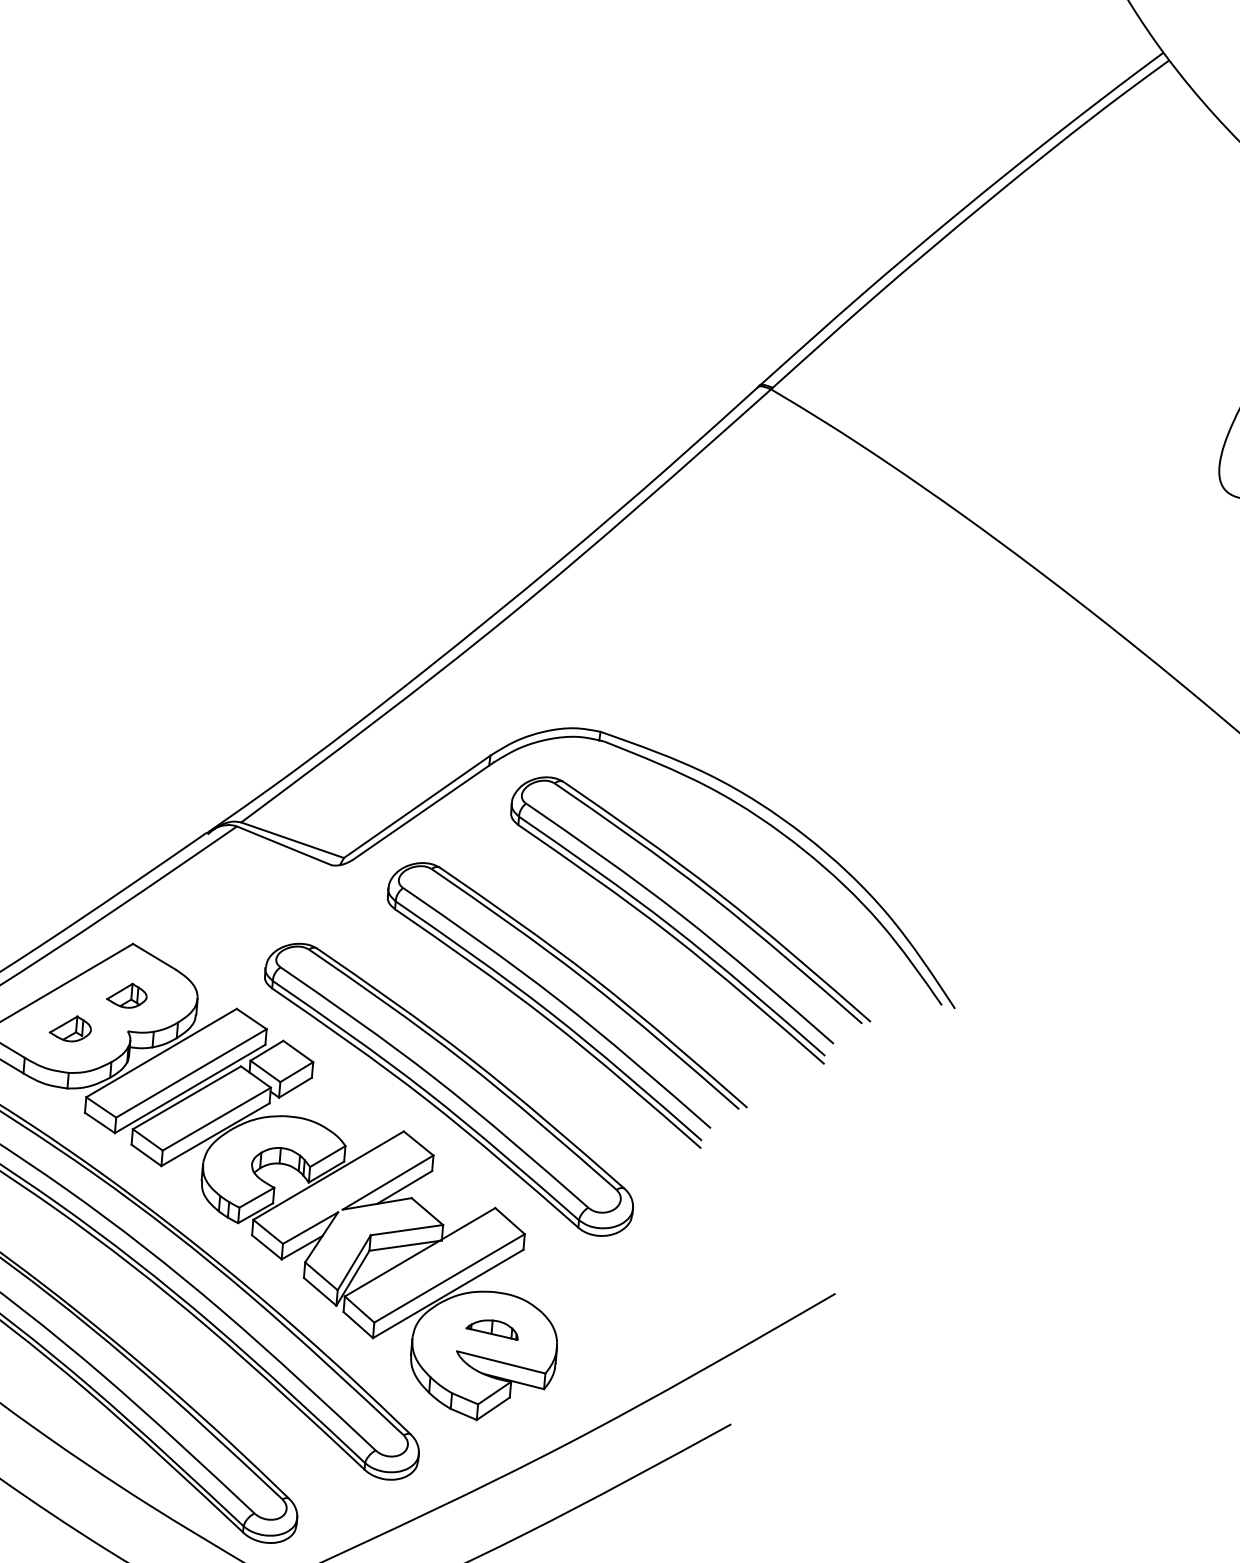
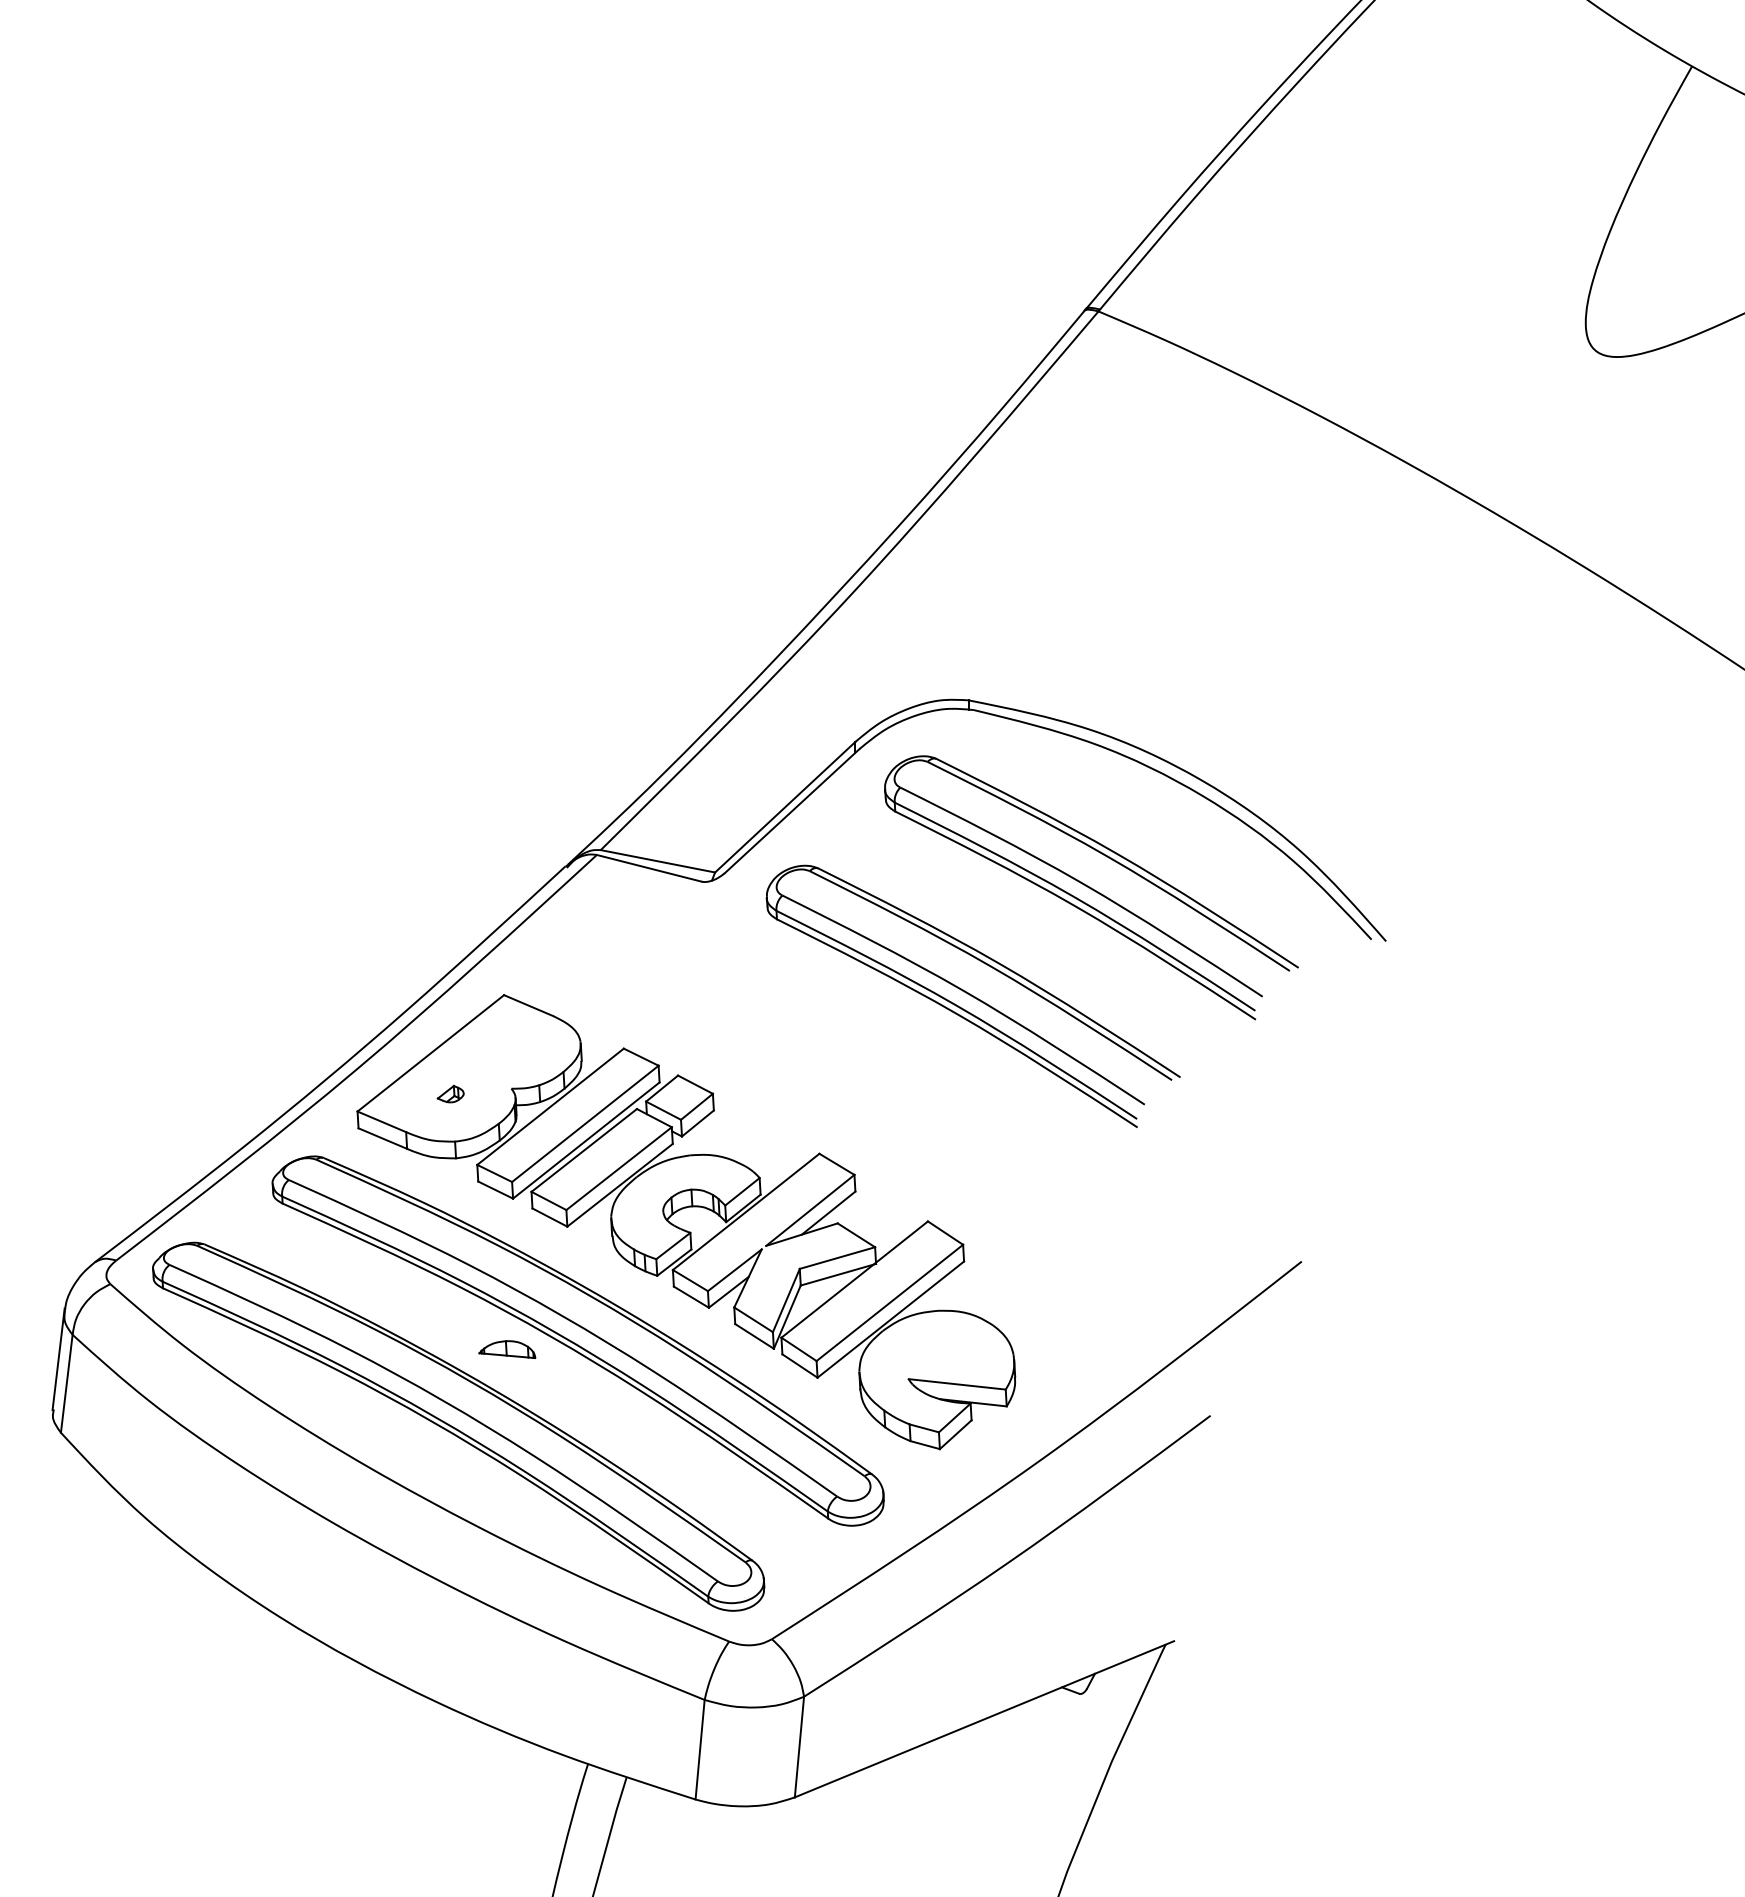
part: (127, 995) -> (505, 1050), removed
part: (70, 1027) -> (450, 1093), size x0.6
part: (449, 1089) -> (861, 1102), removed
part: (493, 1328) -> (507, 1349), moved

